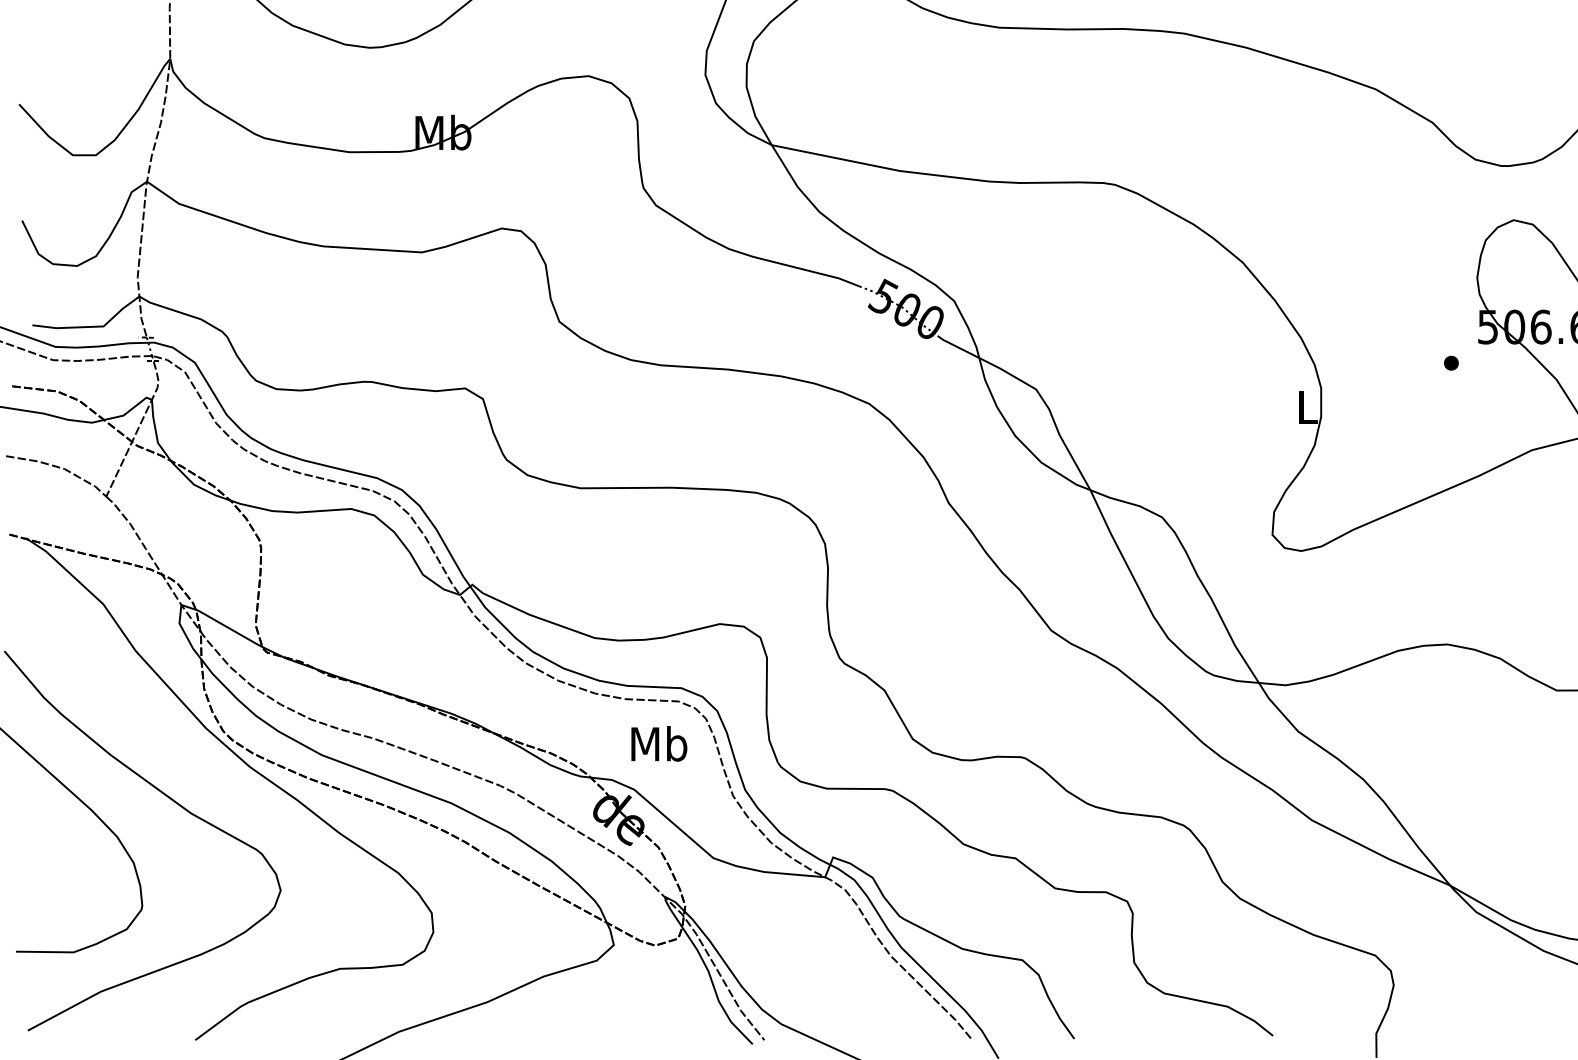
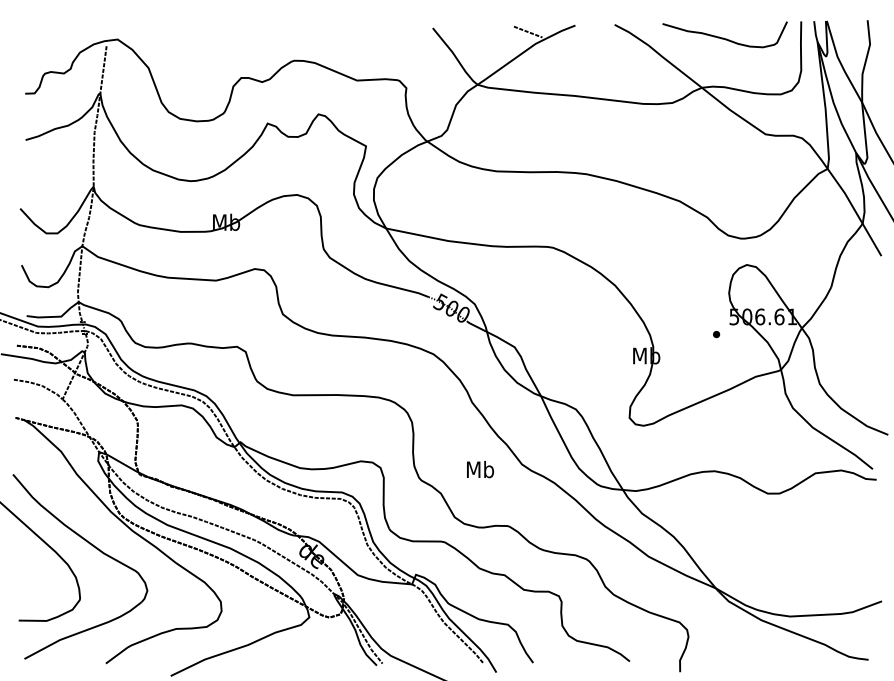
text: (1307, 406) -> (646, 355), L -> Mb
text: (659, 743) -> (480, 469), moved

